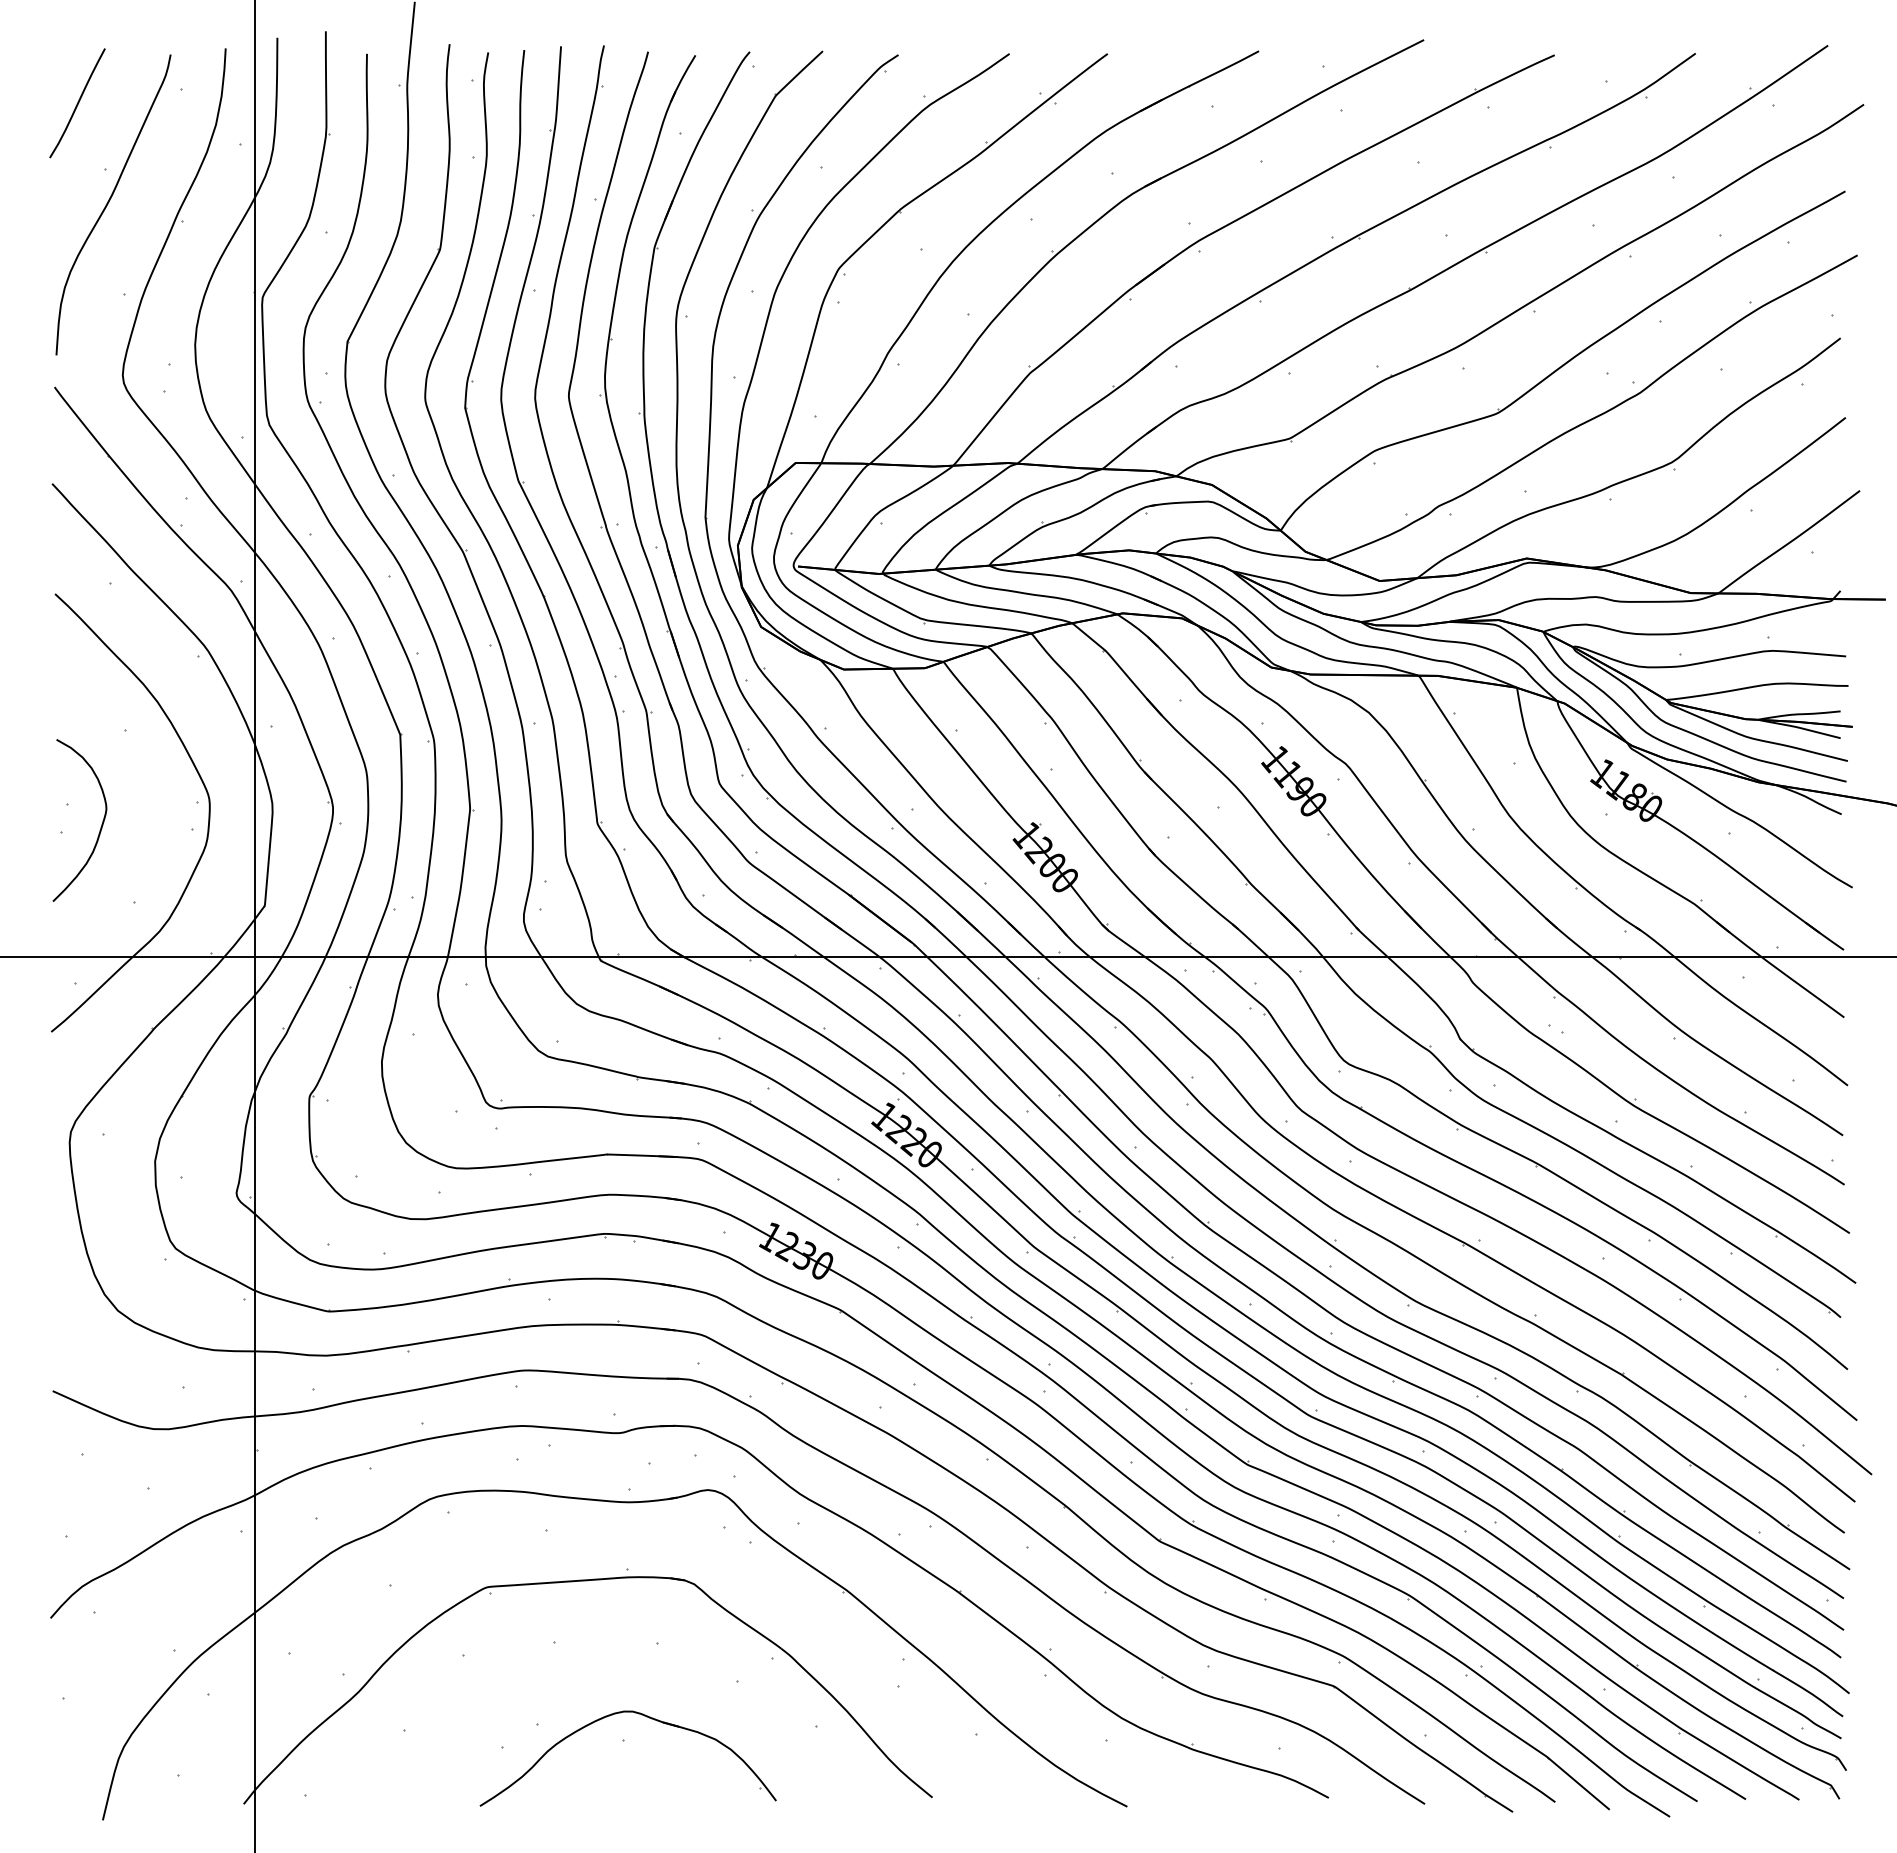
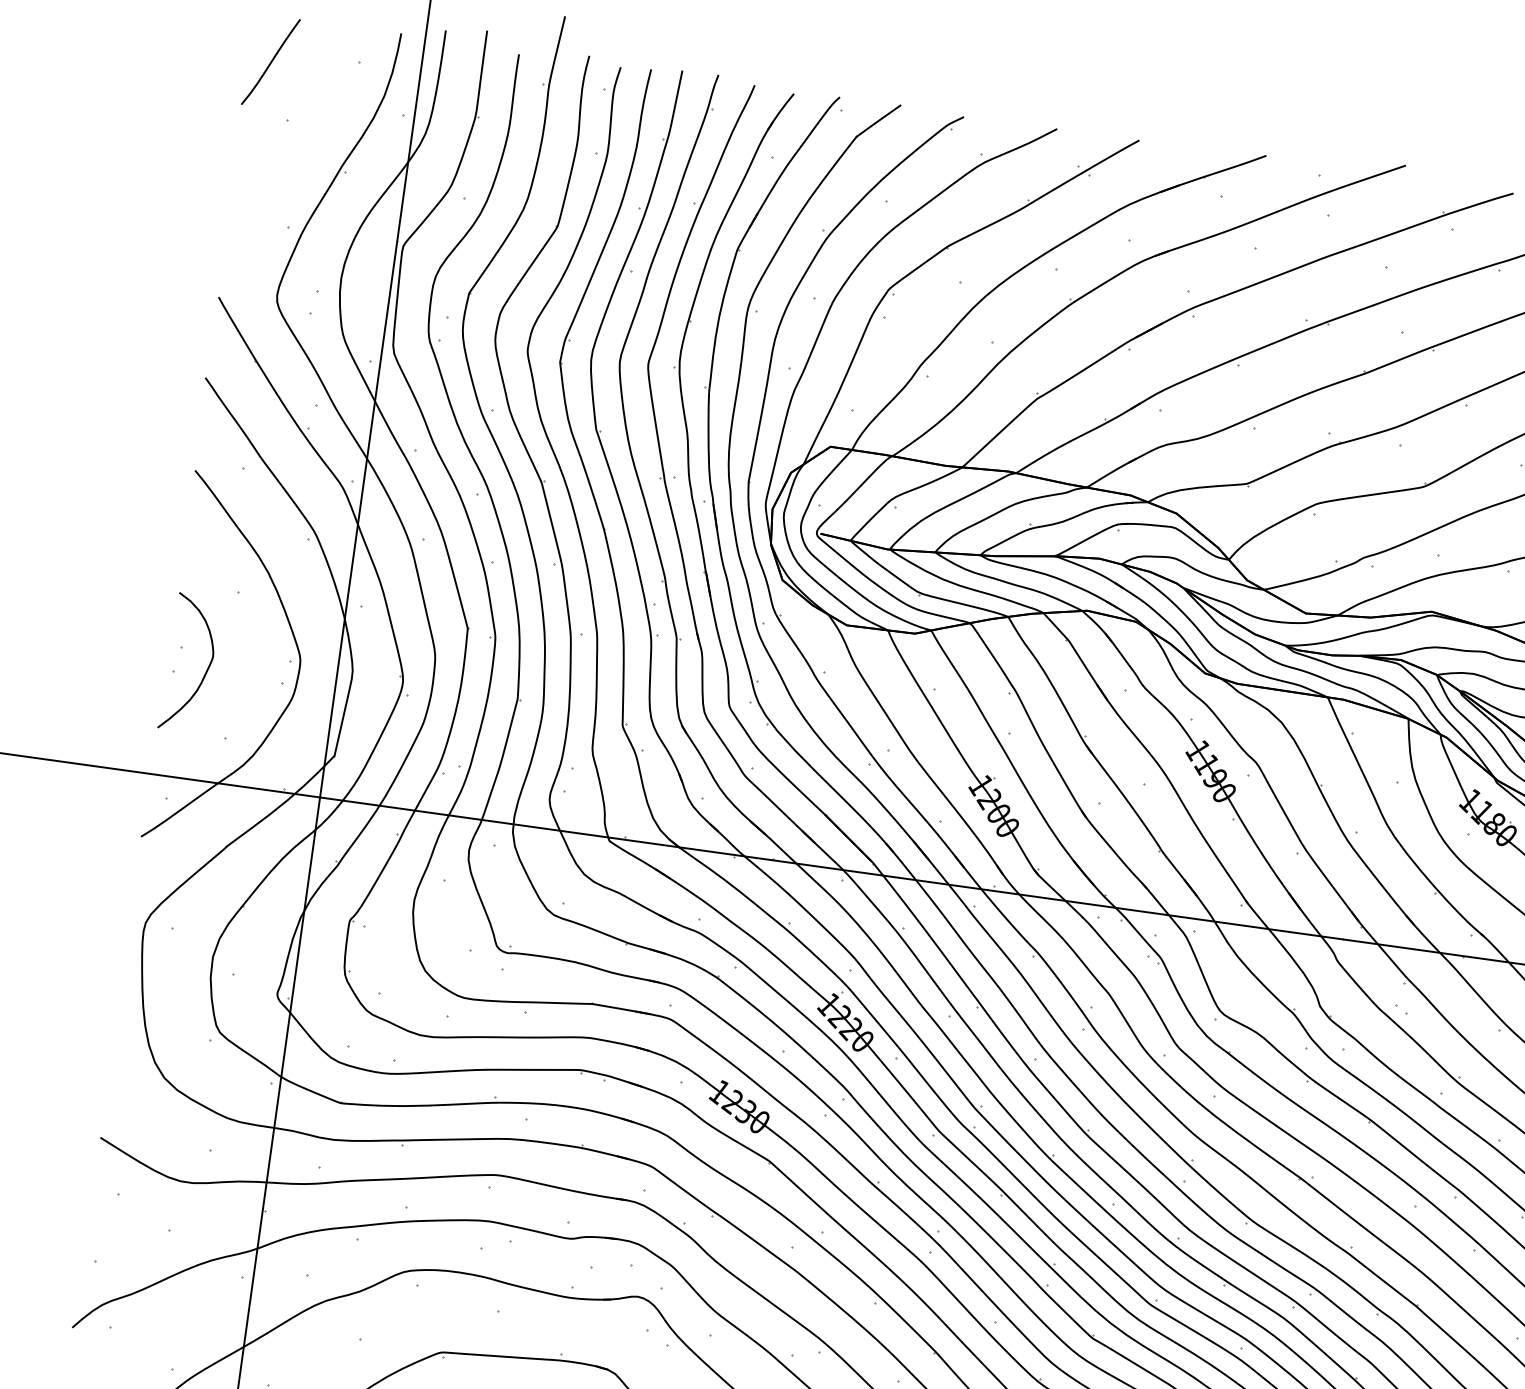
curve: (109, 202) -> (286, 148), removed

